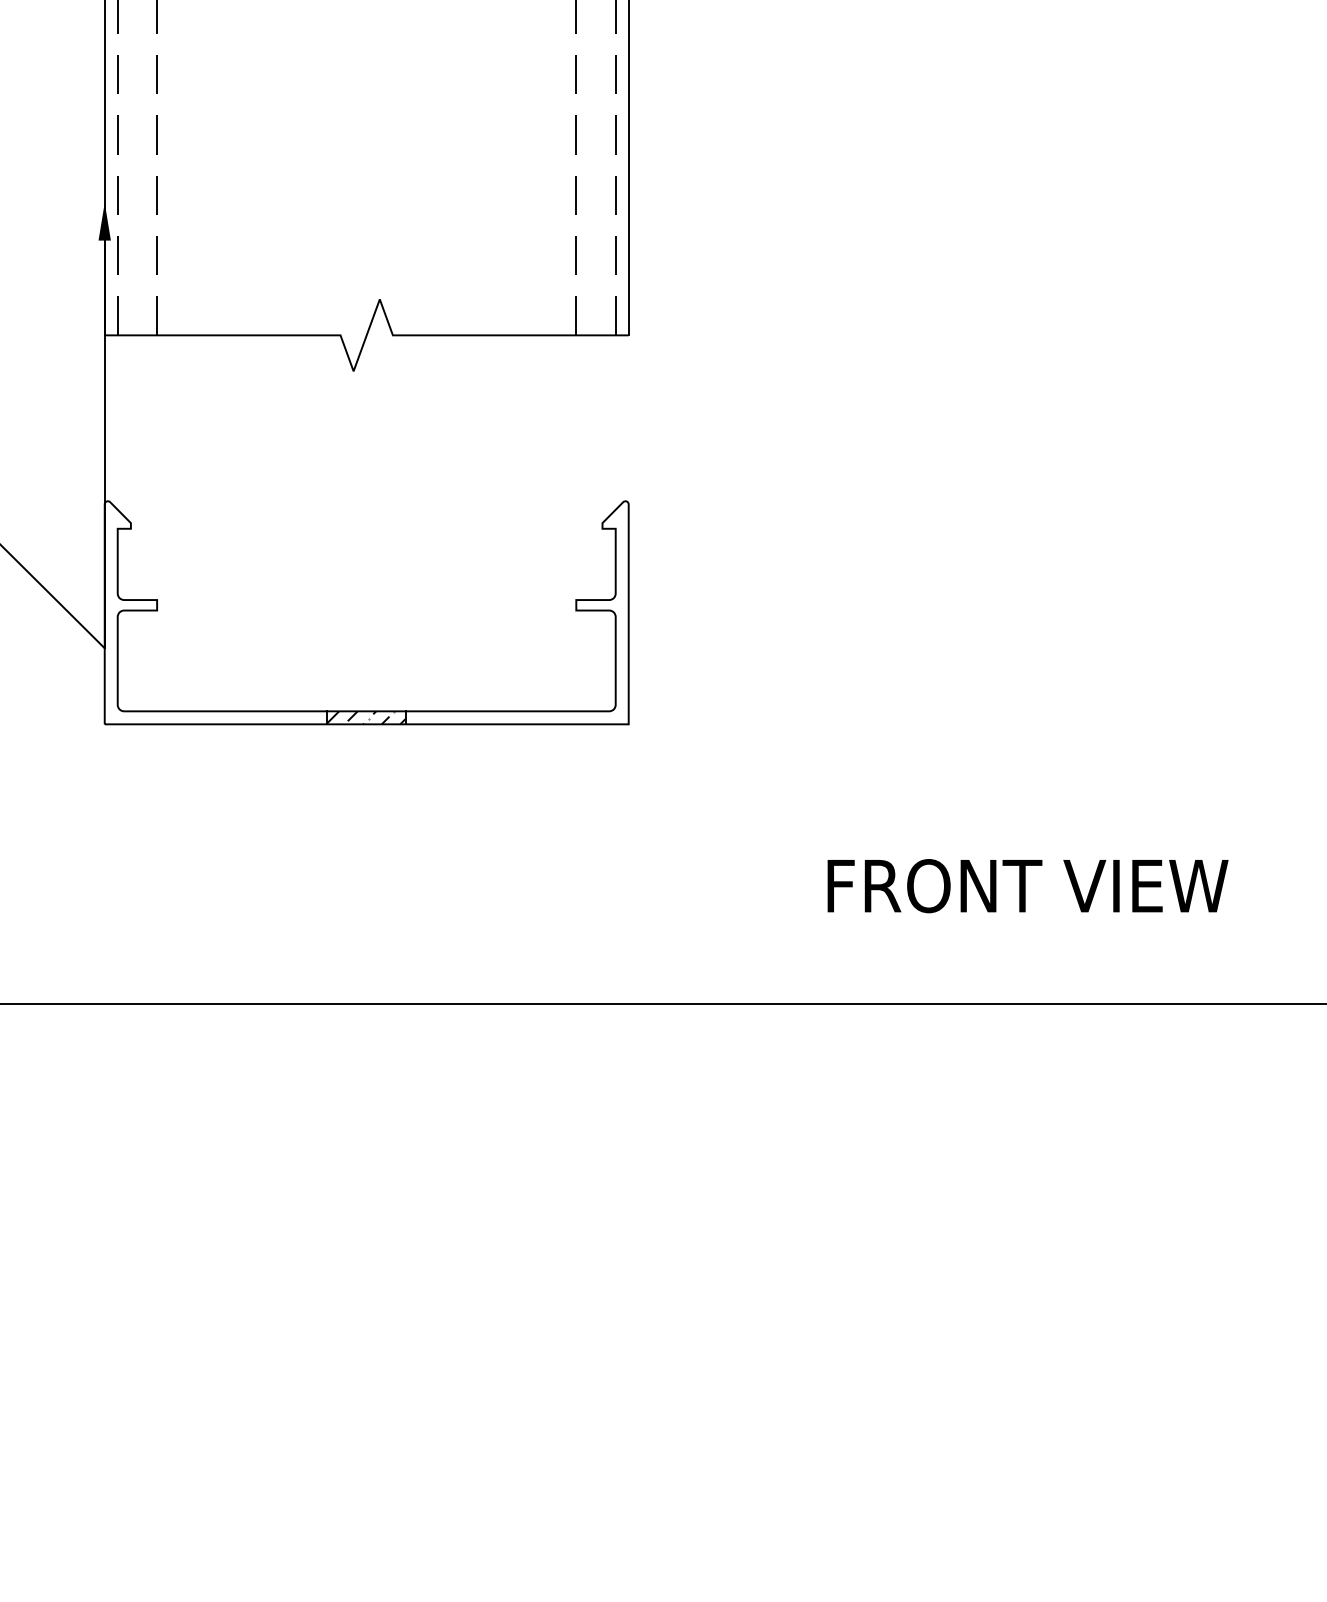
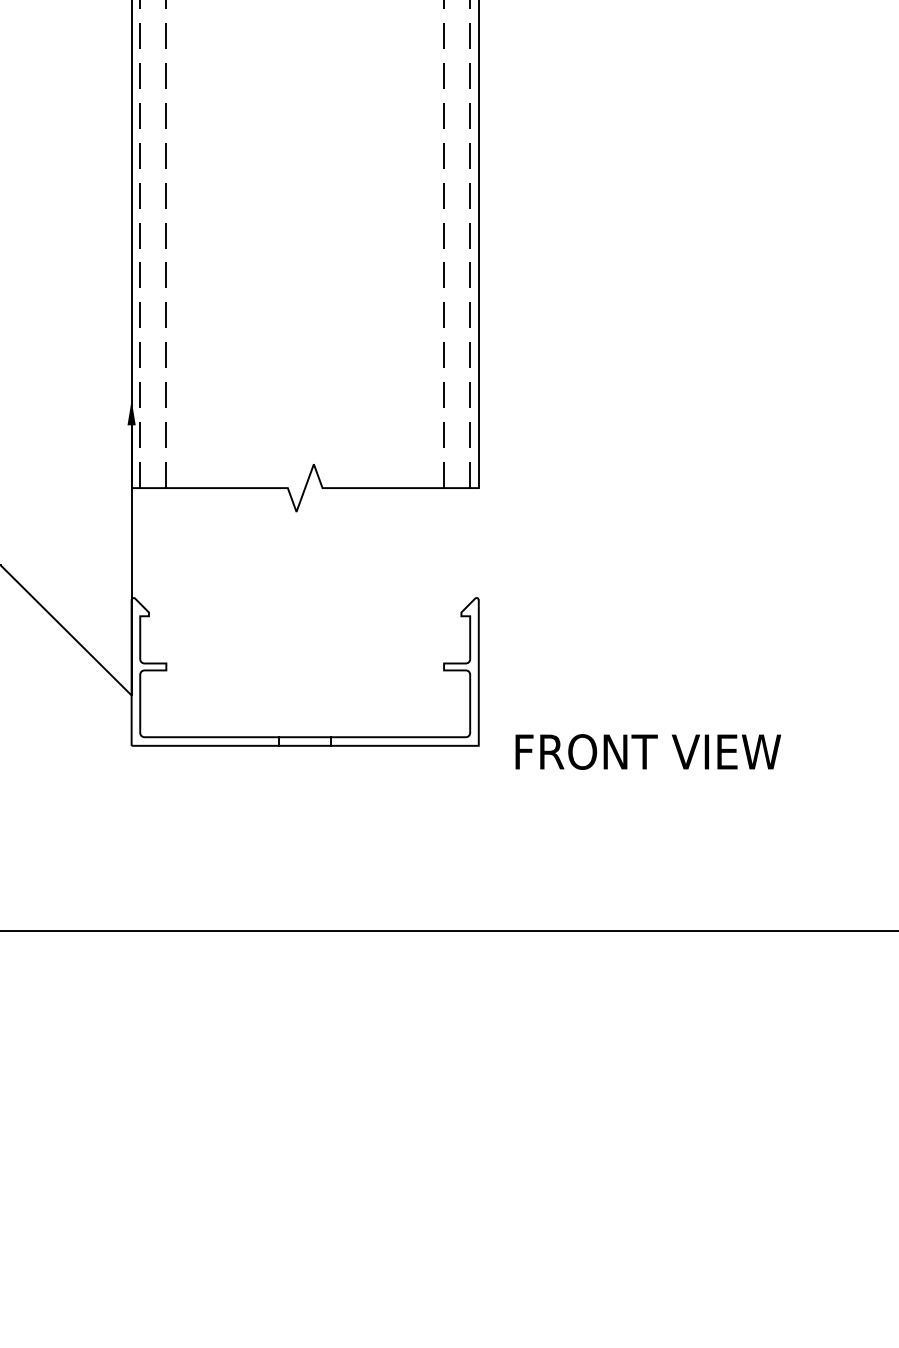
hatch: (367, 717) -> (305, 741), removed
text: (1026, 885) -> (647, 751), moved

